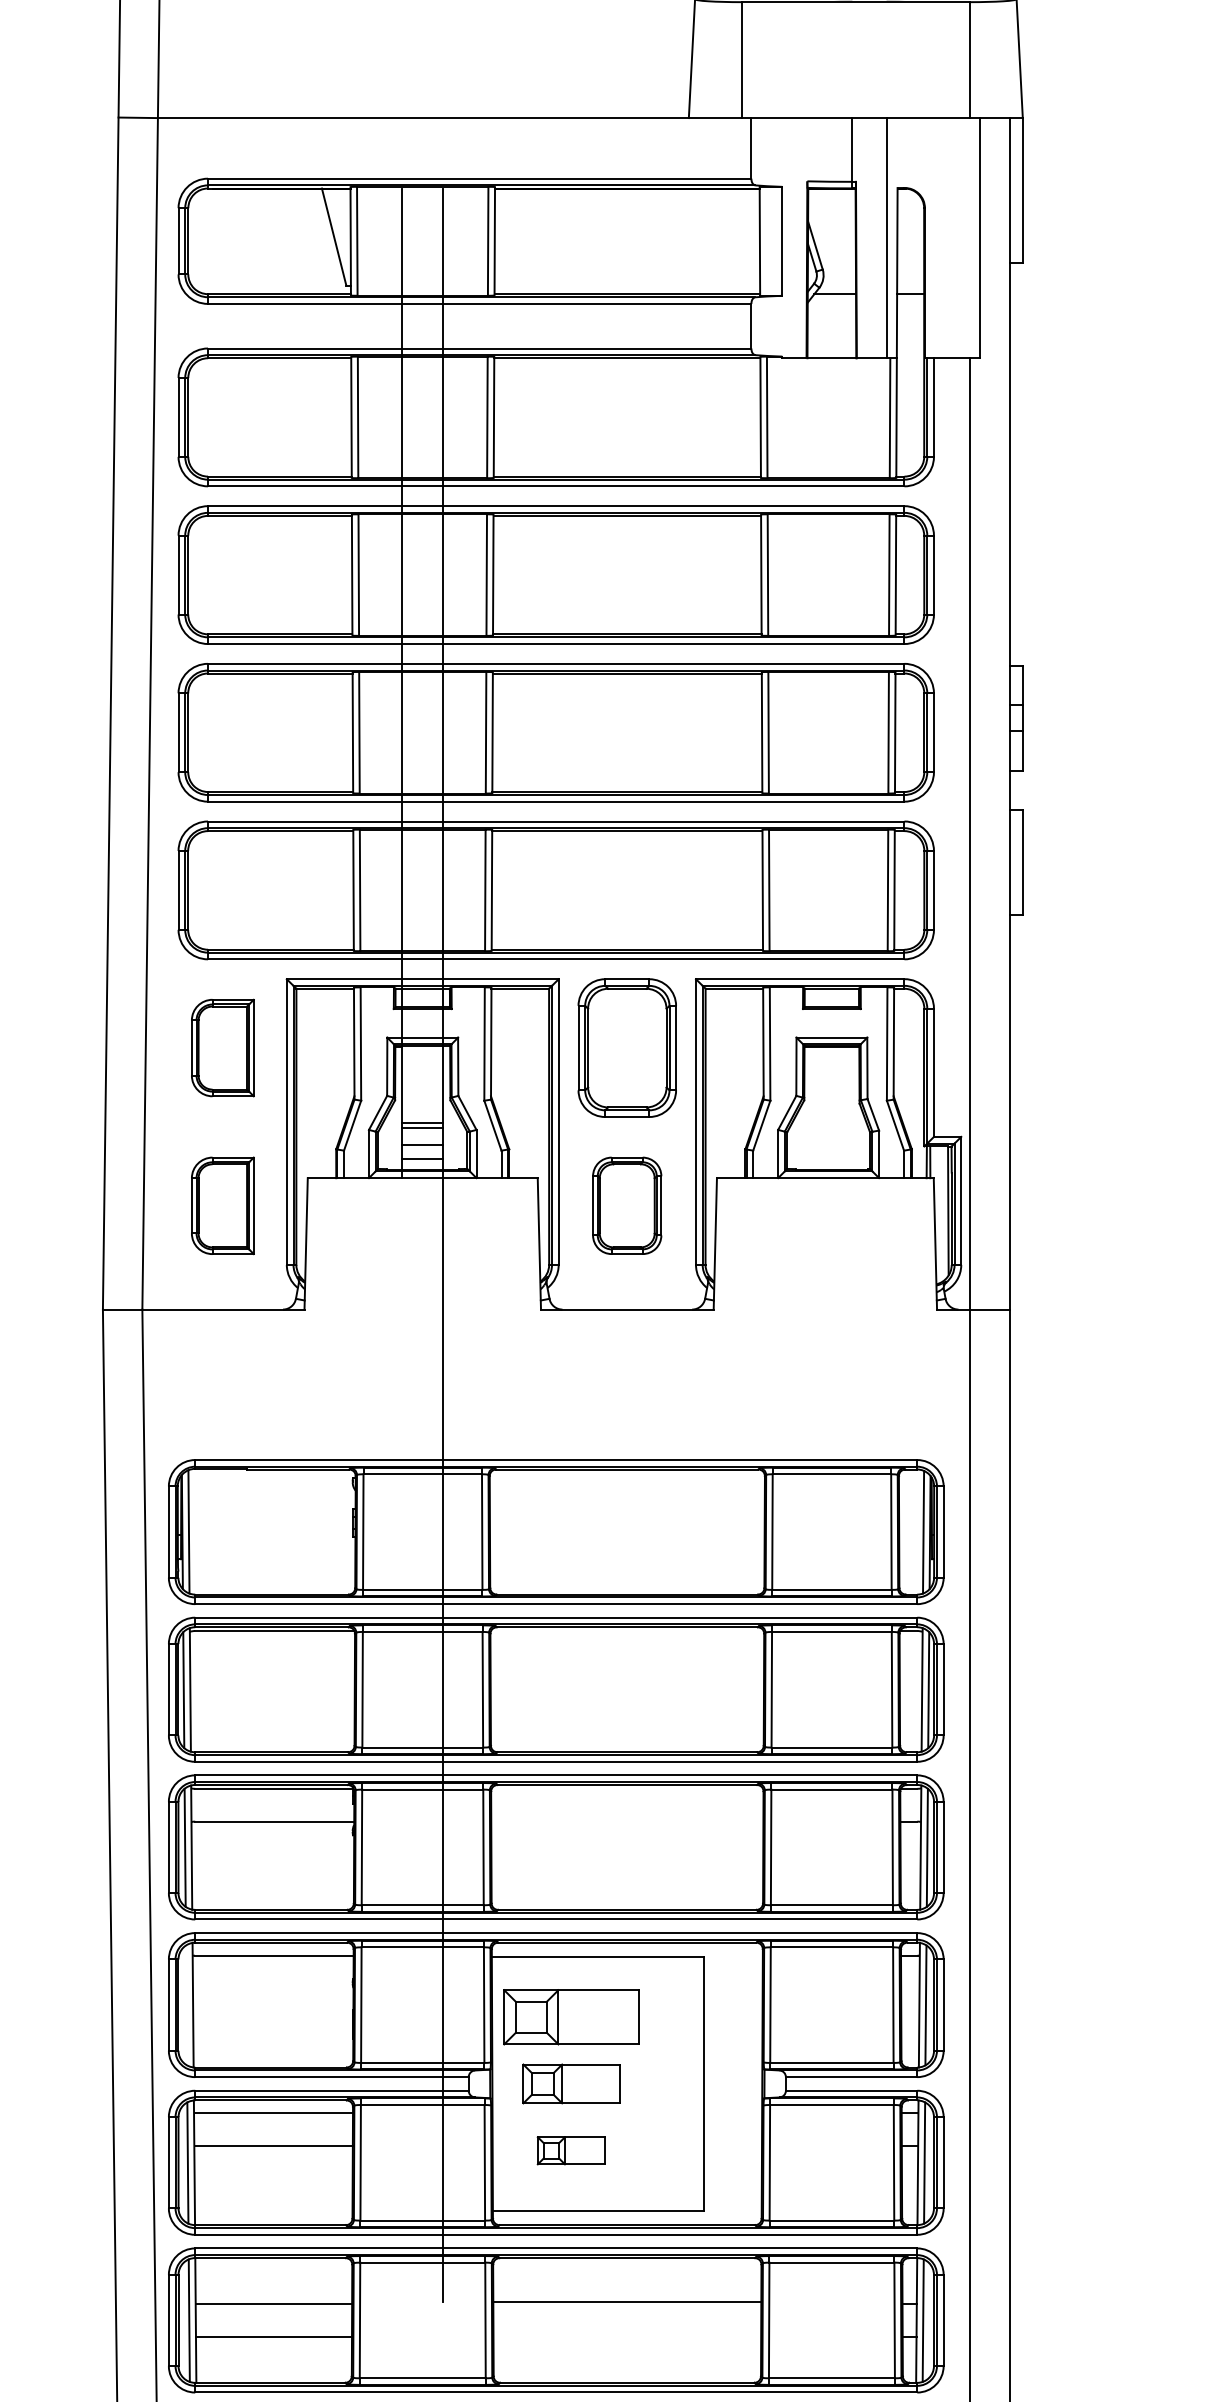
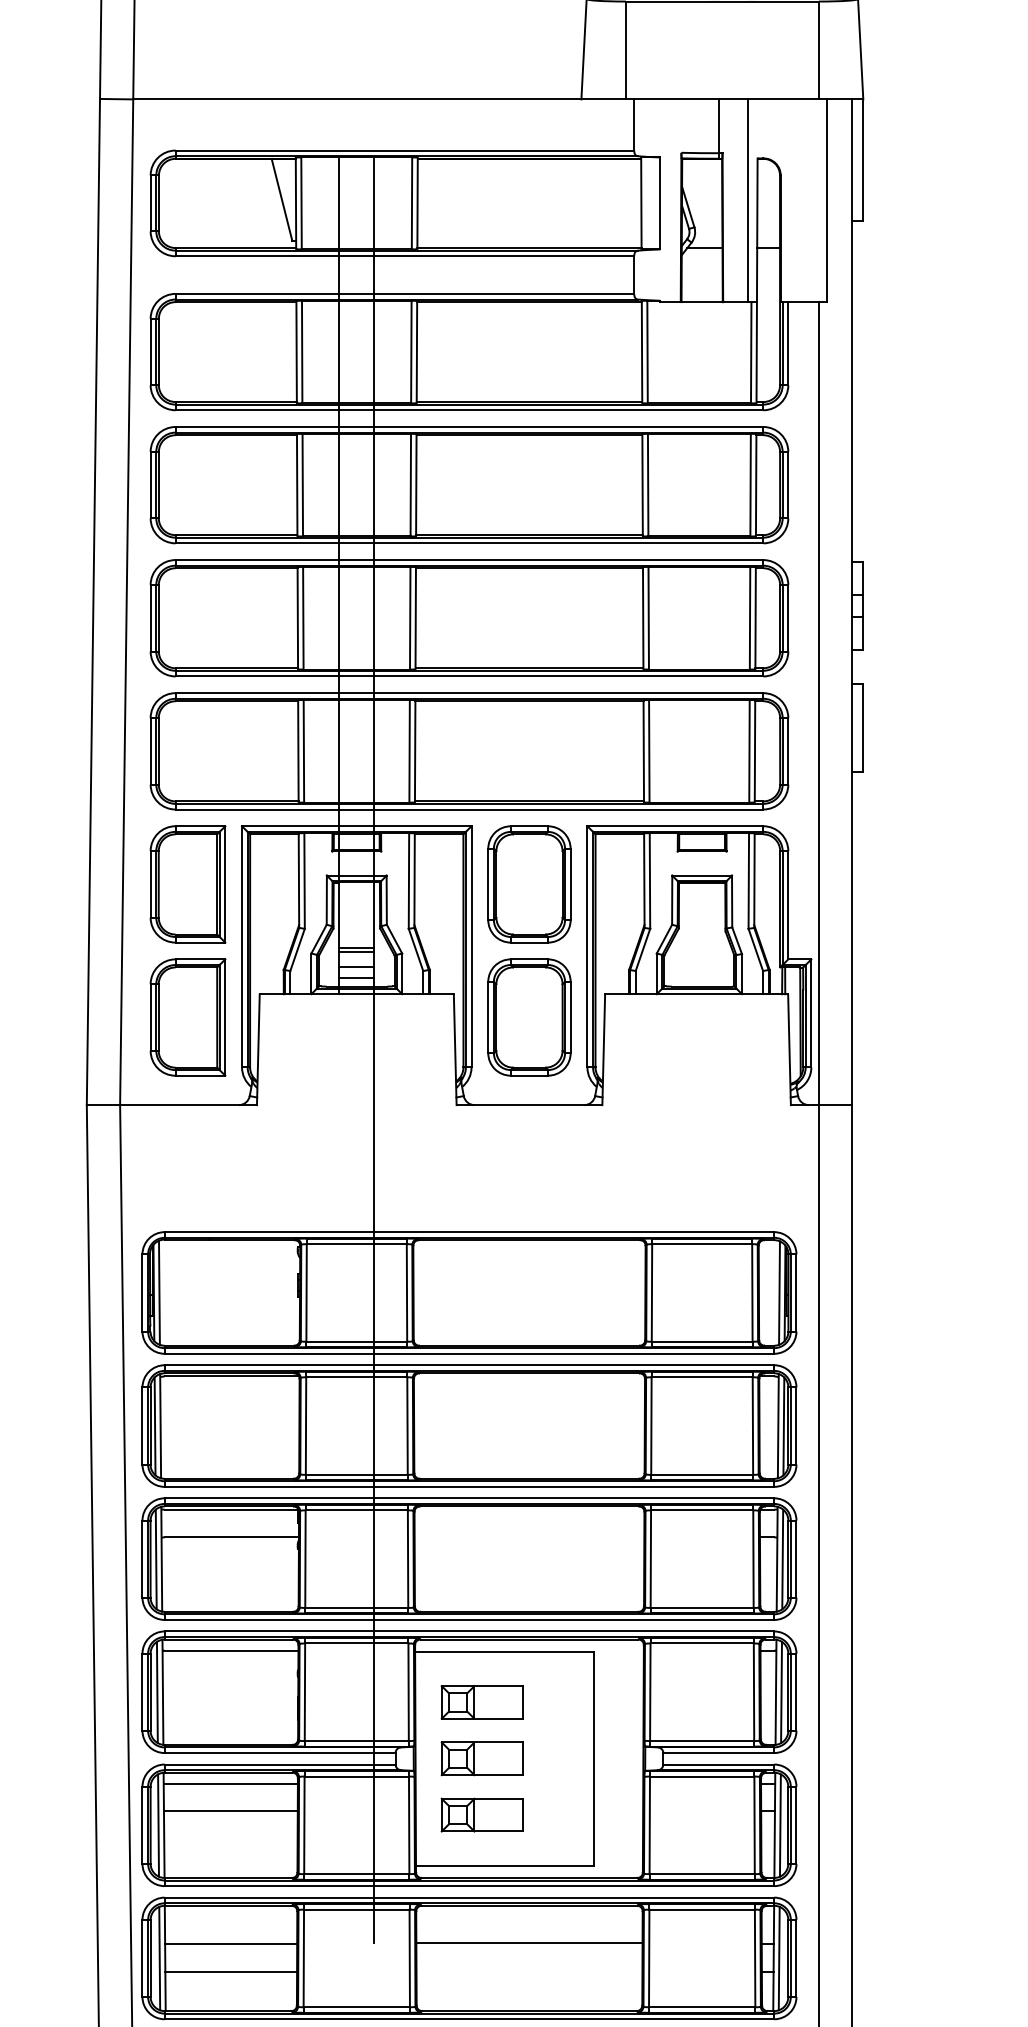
part: (222, 1047) -> (187, 883), size x1.43
part: (222, 1205) -> (187, 1017), size x1.43
part: (626, 1205) -> (528, 1017), size x1.43
line: (186, 2005) -> (157, 1692), added
part: (571, 2016) -> (482, 1701), size x0.71
part: (571, 2150) -> (482, 1814), size x1.43

